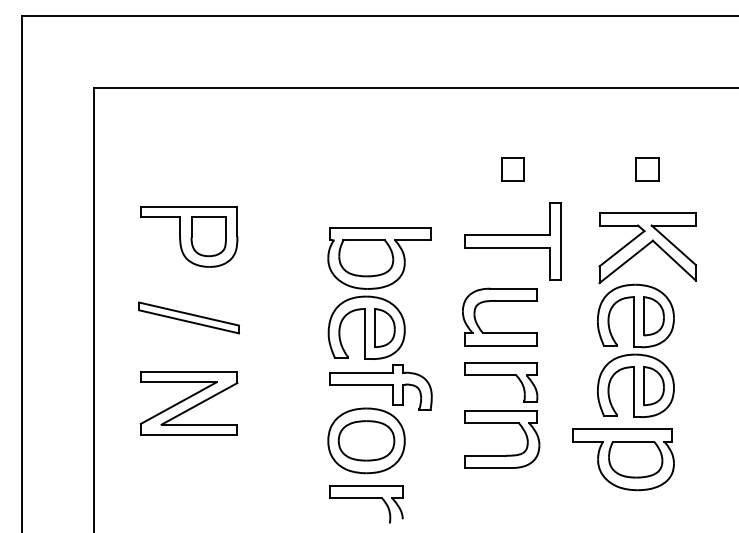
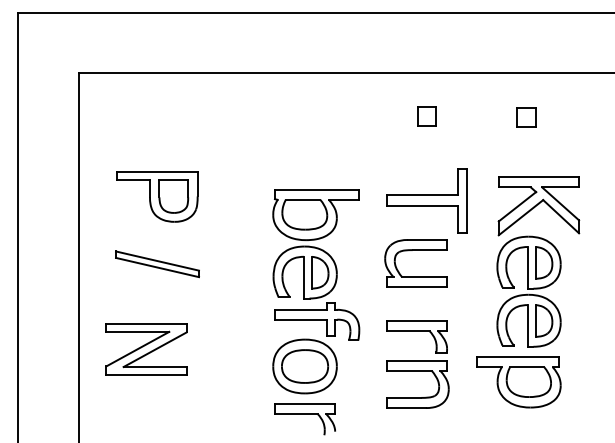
part: (512, 169) -> (426, 116), moved
part: (647, 169) -> (526, 117), moved
part: (189, 403) -> (146, 349), moved
part: (501, 415) -> (417, 364), moved

